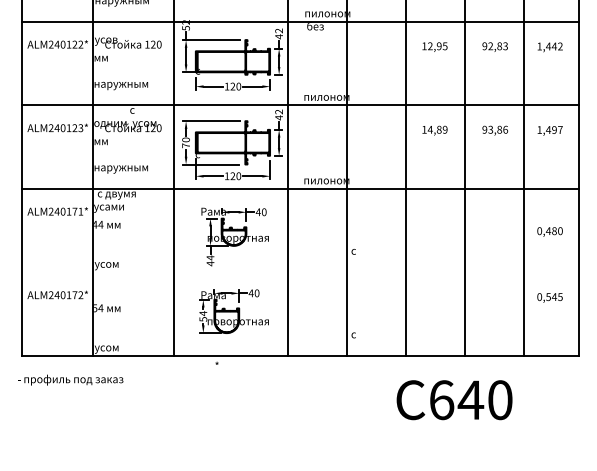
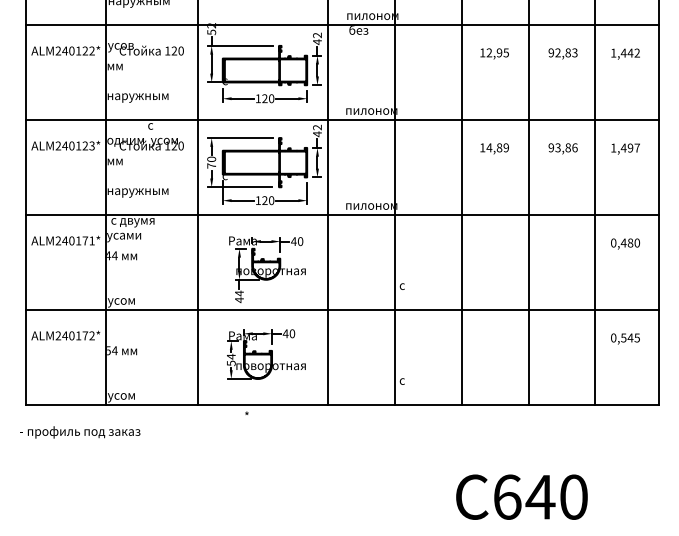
text: (550, 231) -> (625, 243), moved
line: (300, 272) -> (341, 309), added
text: (454, 399) -> (521, 496), moved

